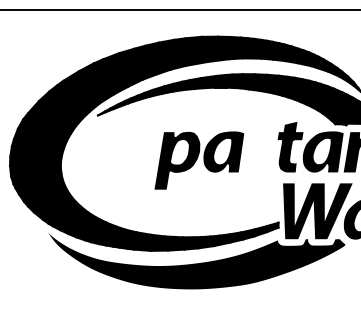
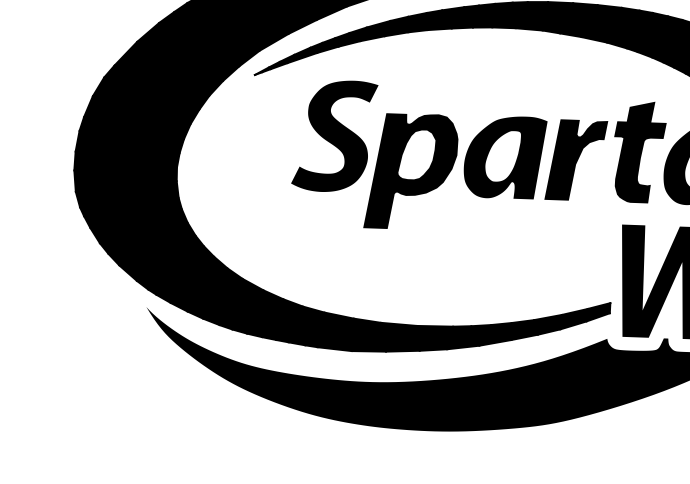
fill: (138, 144) -> (334, 136), added
fill: (259, 152) -> (576, 160), added

